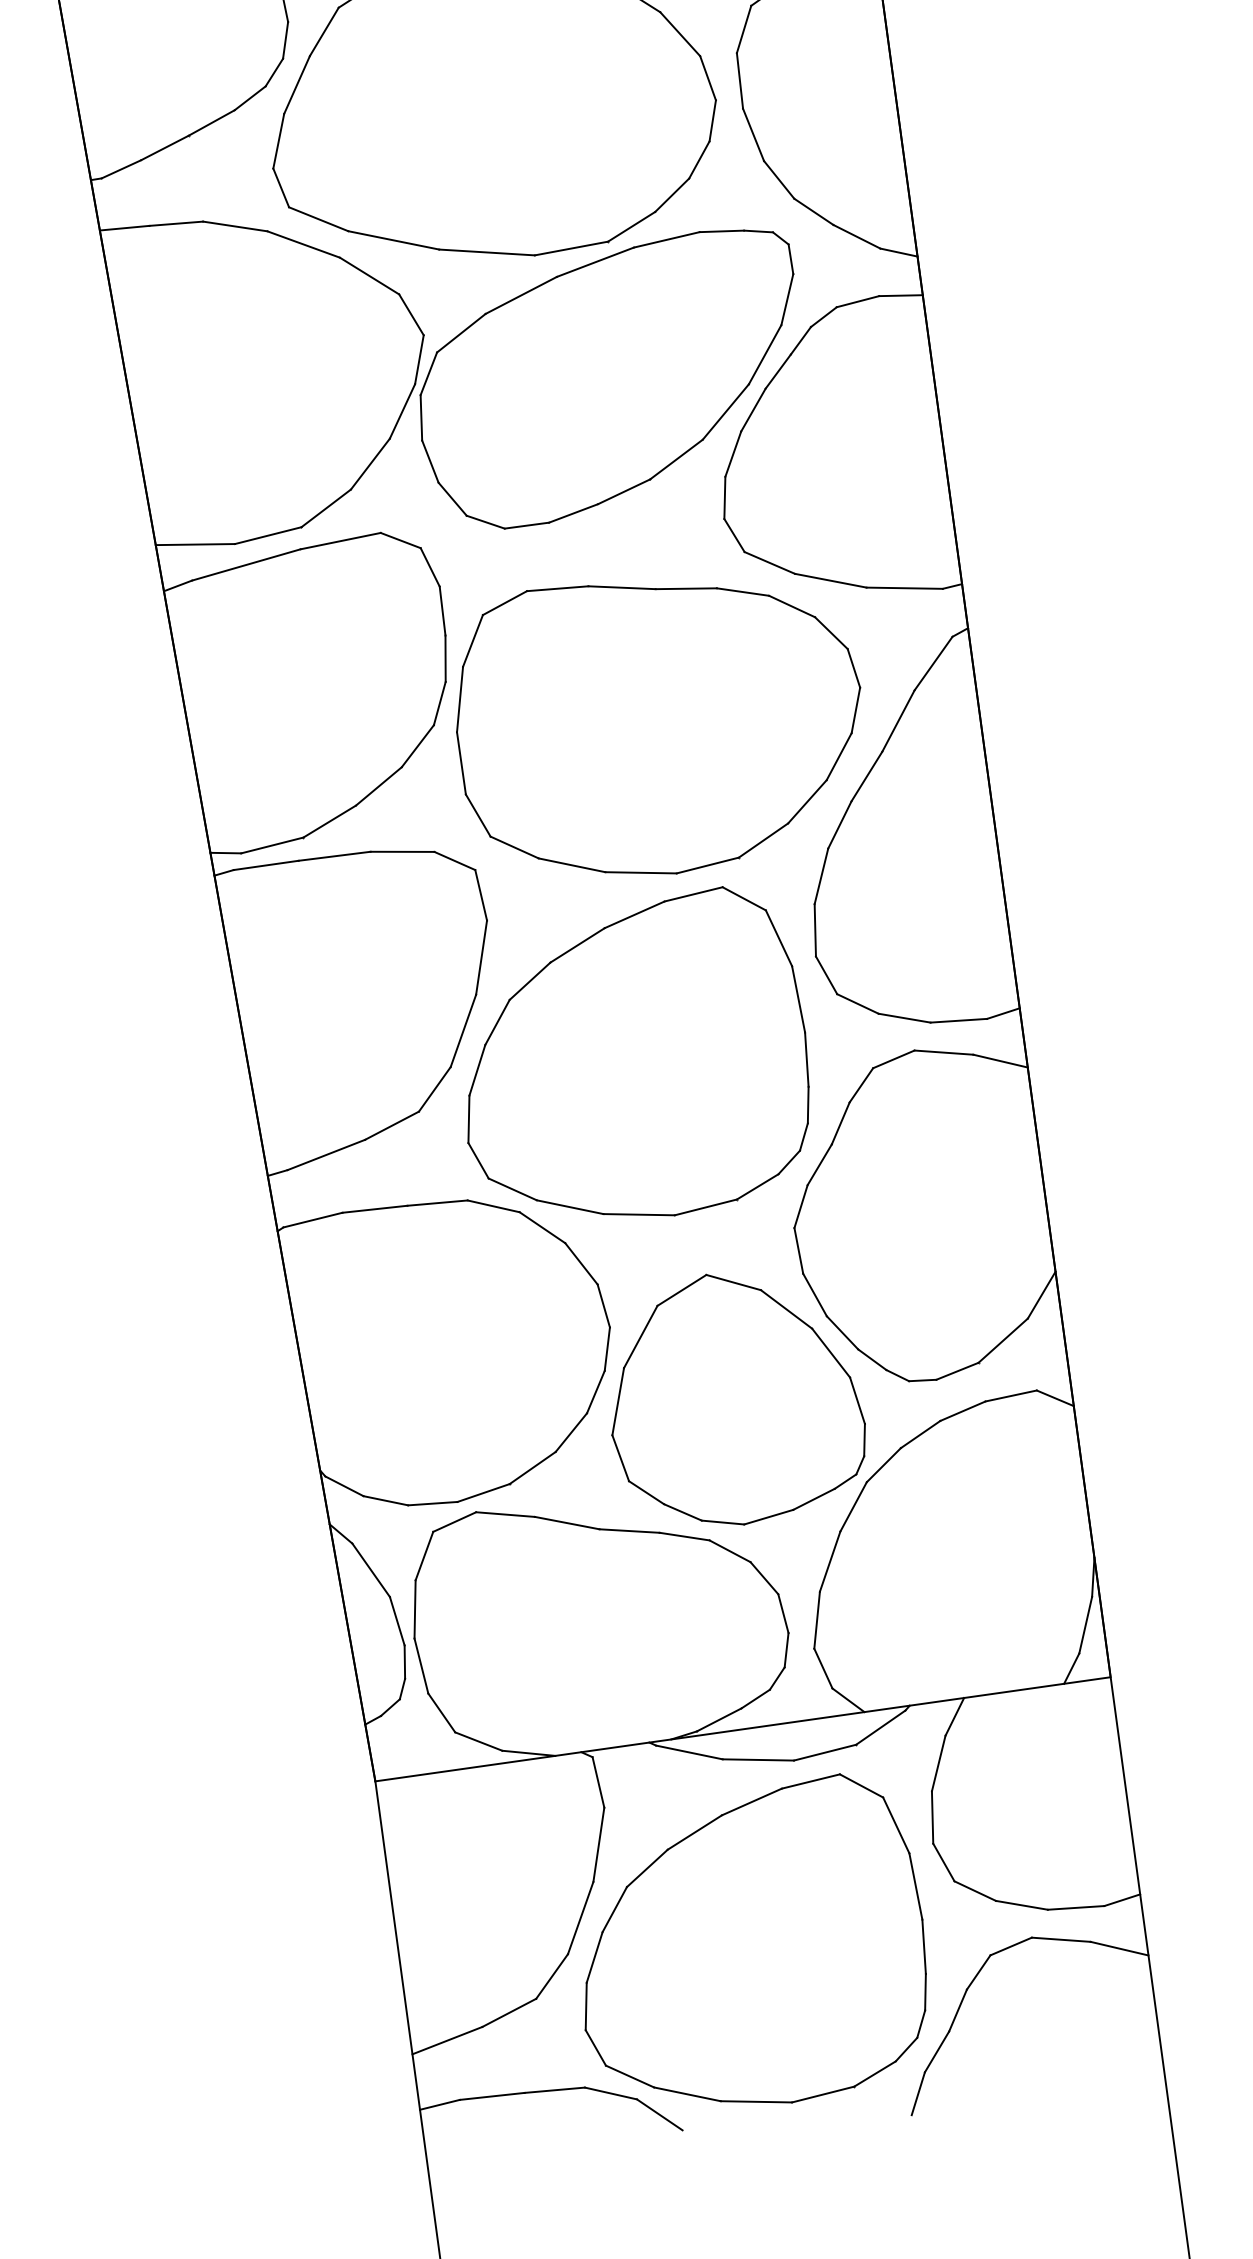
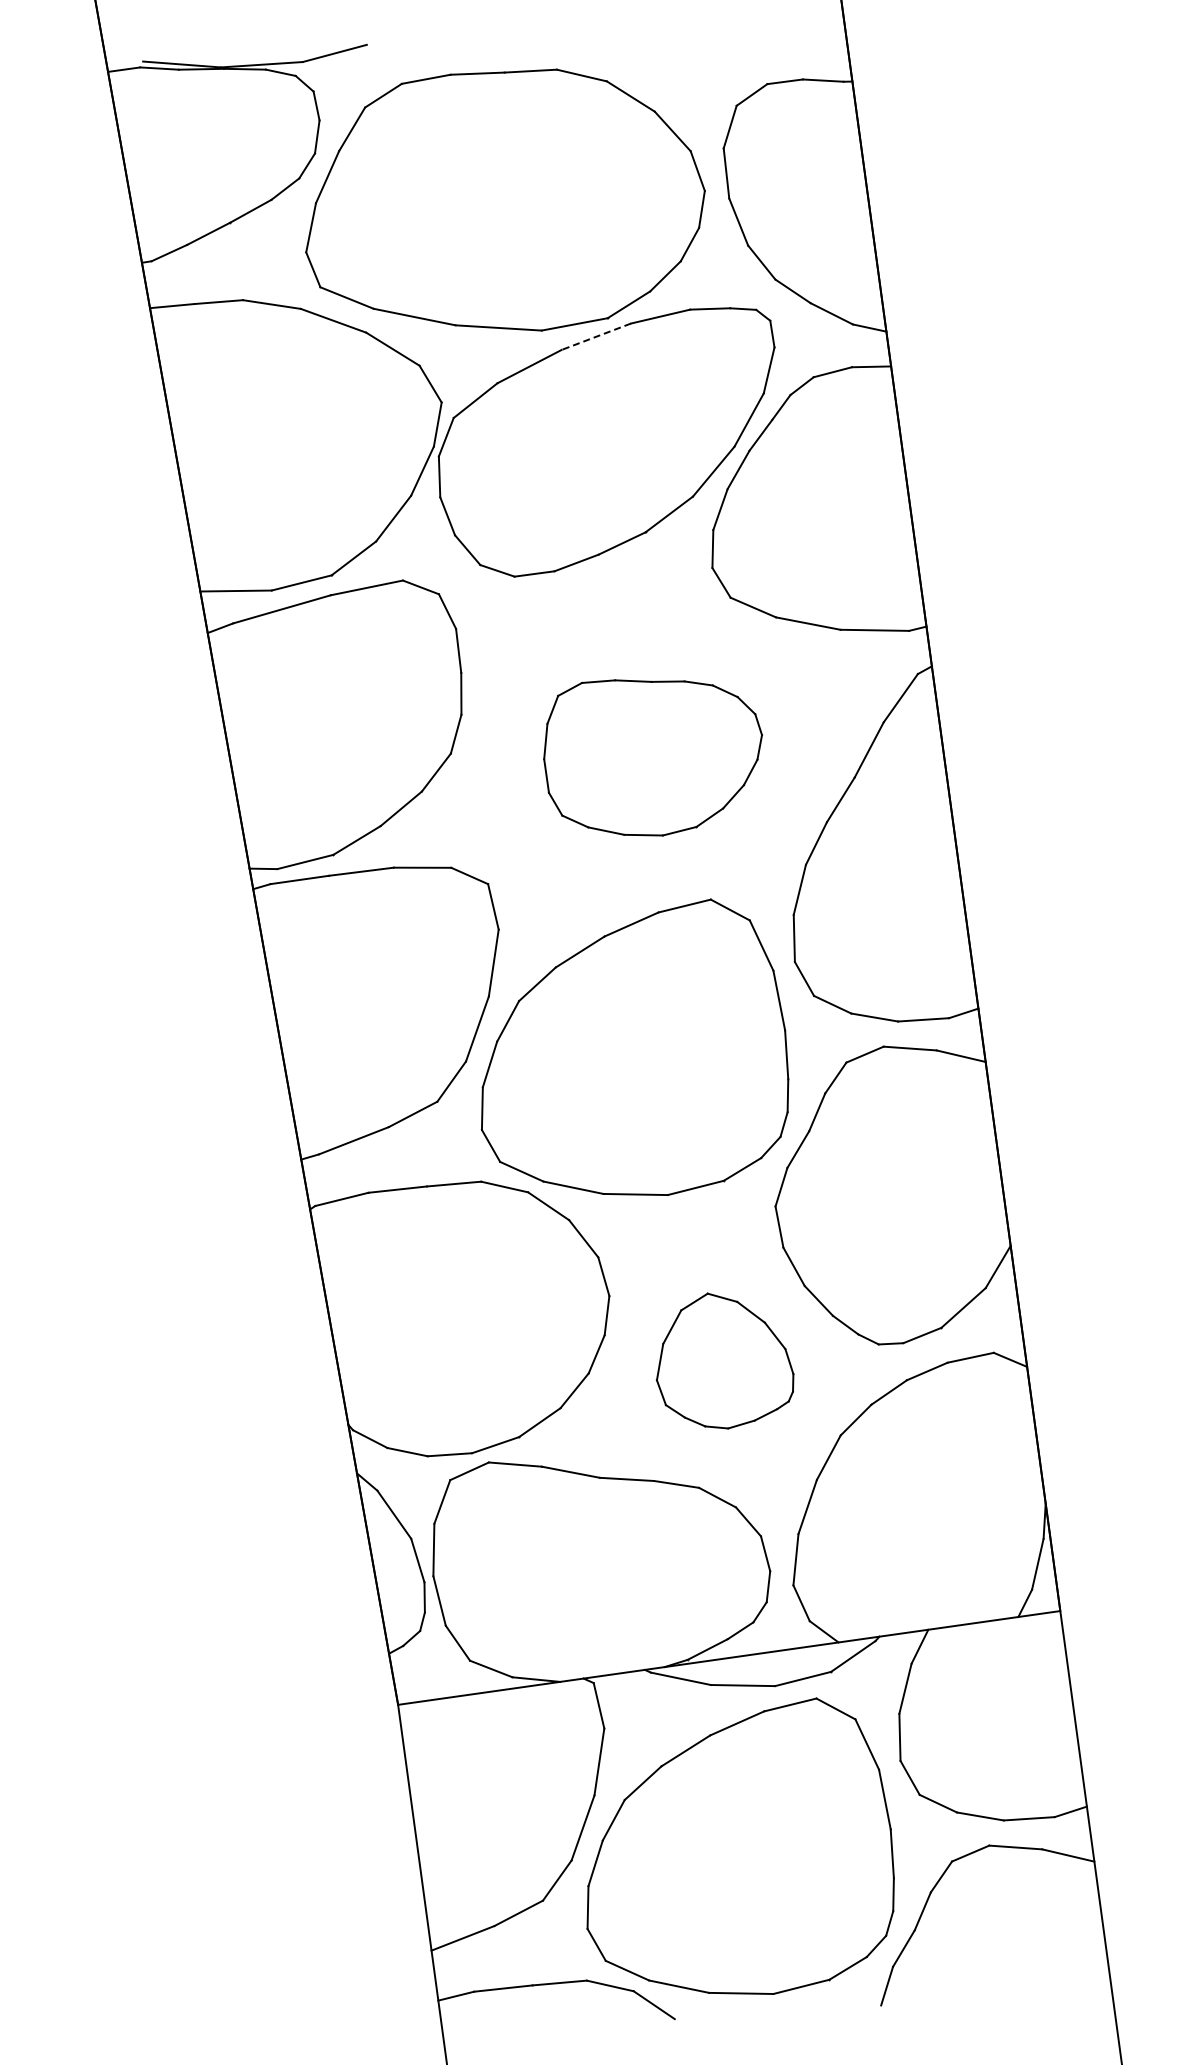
line: (594, 261) -> (595, 336), solid -> dashed
part: (657, 729) -> (652, 757), size x0.6
part: (737, 1399) -> (724, 1360), size x0.6

